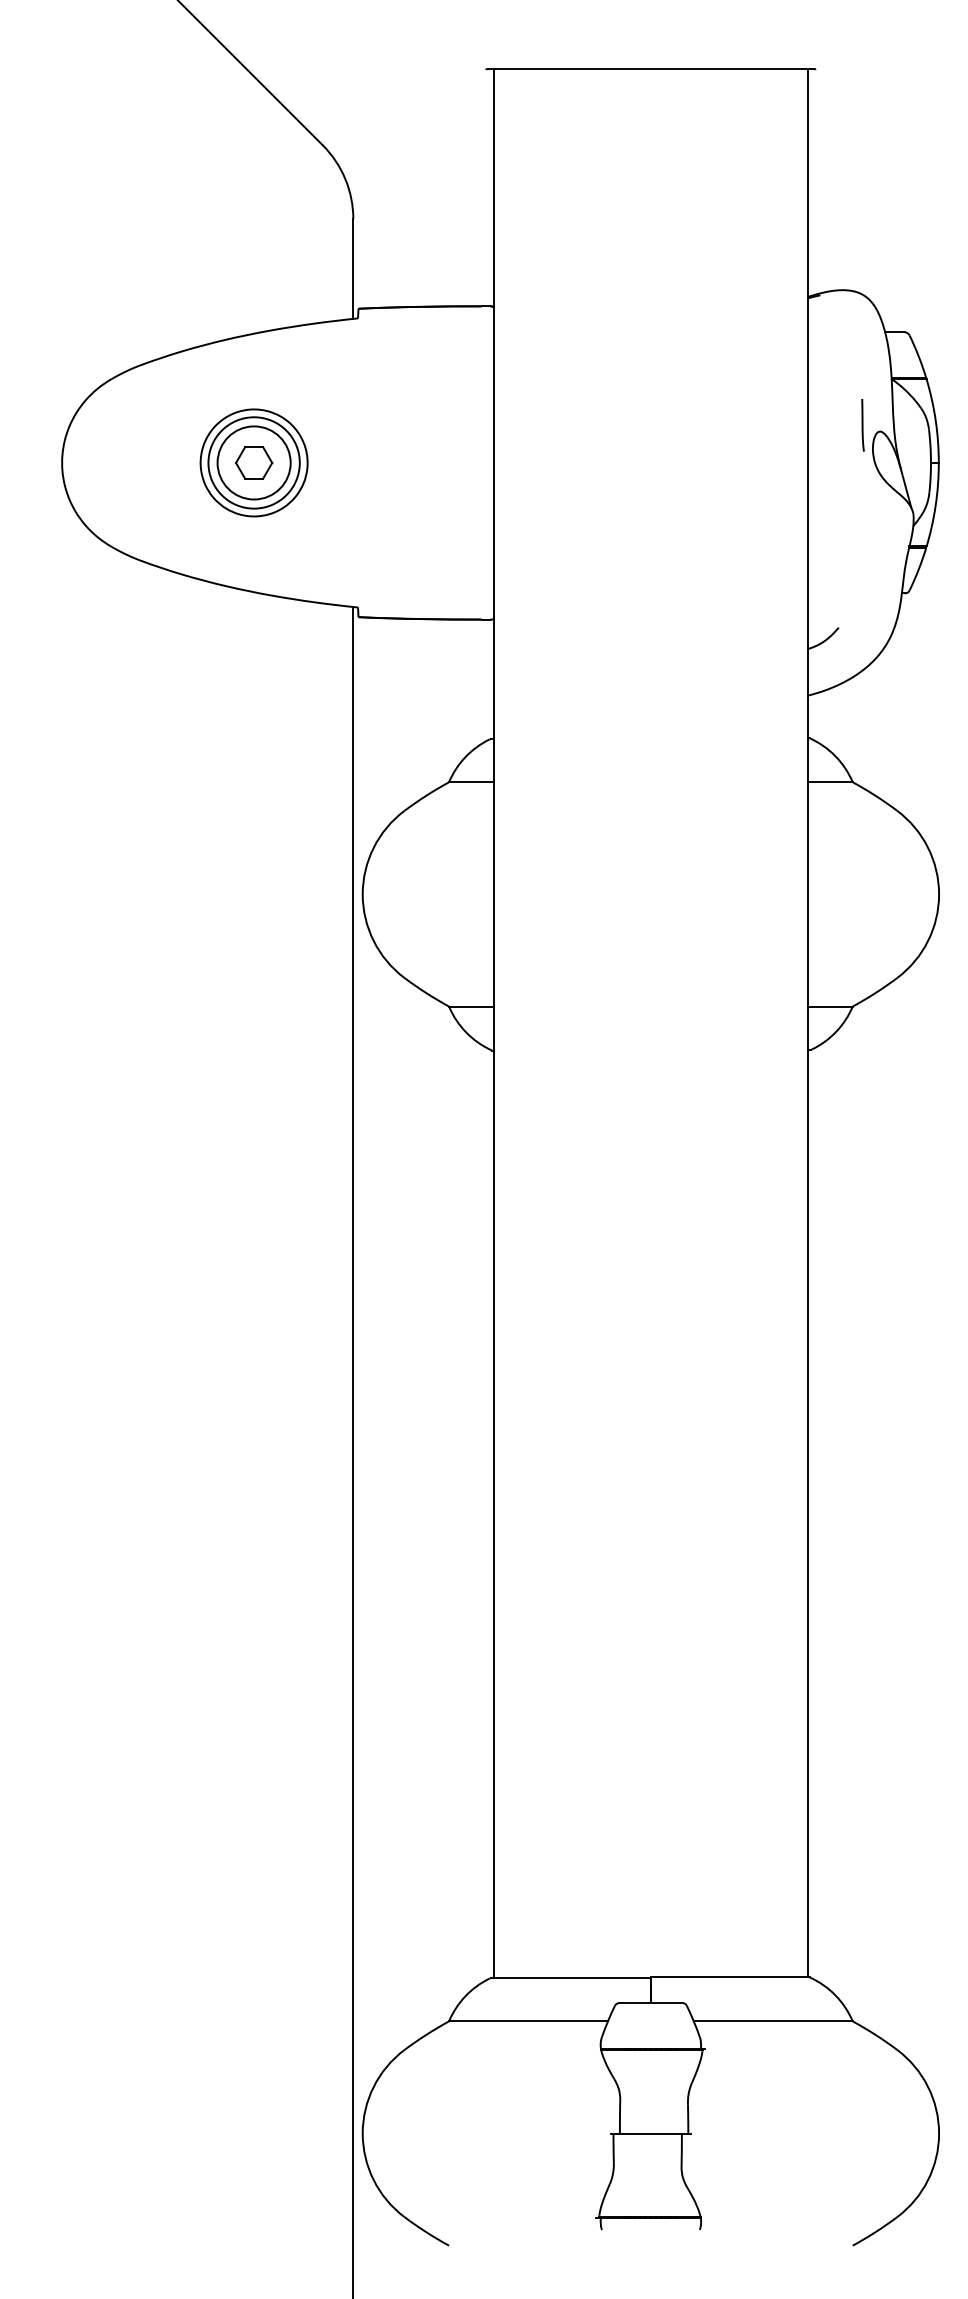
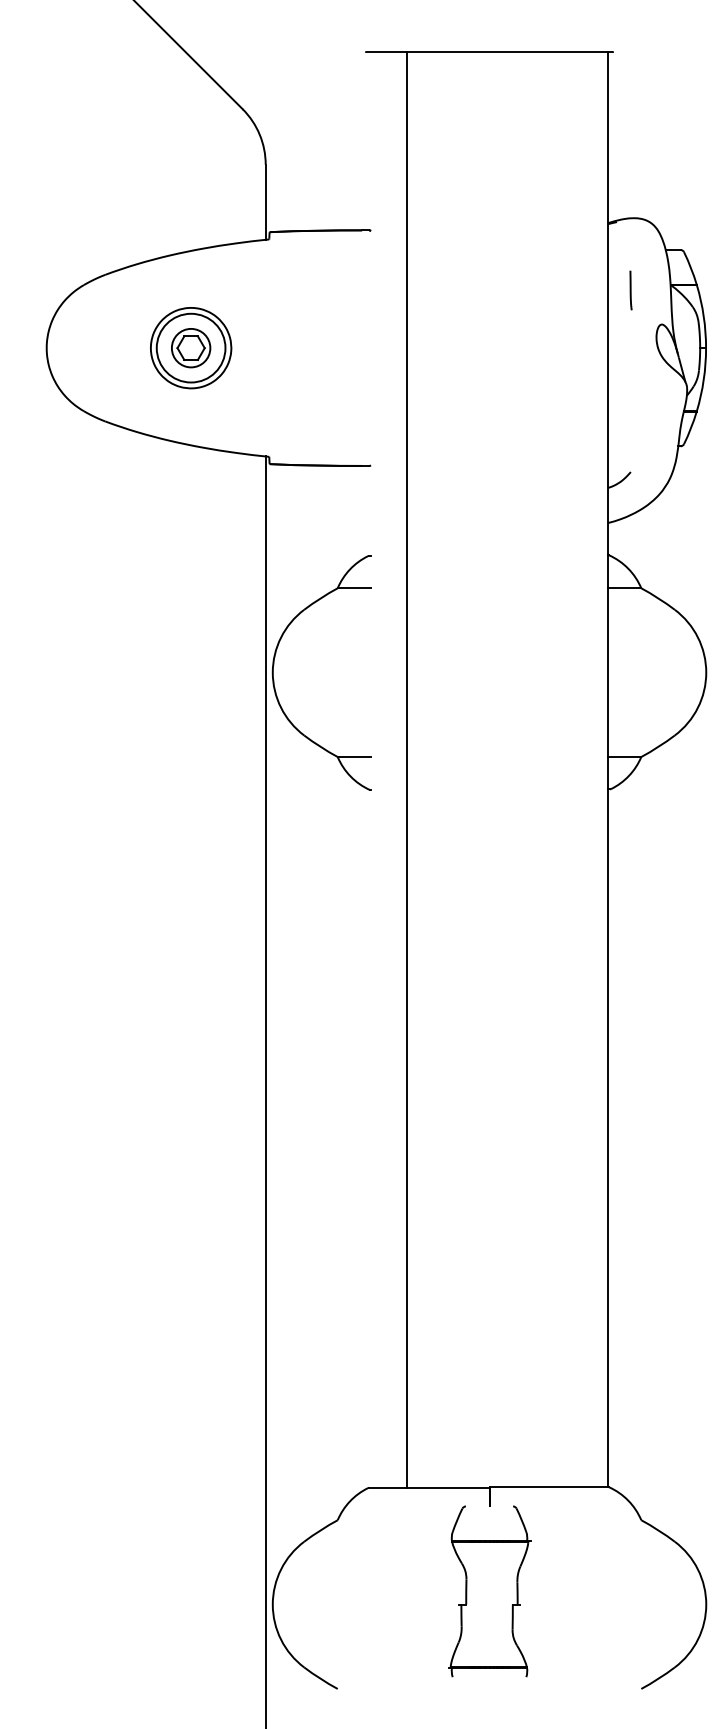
line: (862, 425) -> (630, 290), moved
circle: (253, 462) -> (190, 347), size x0.7
line: (493, 1023) -> (406, 769), moved
line: (650, 2003) -> (489, 1506), removed
line: (528, 2021) -> (397, 1520), removed
line: (772, 2021) -> (580, 1520), removed
line: (650, 2133) -> (489, 1604), removed

